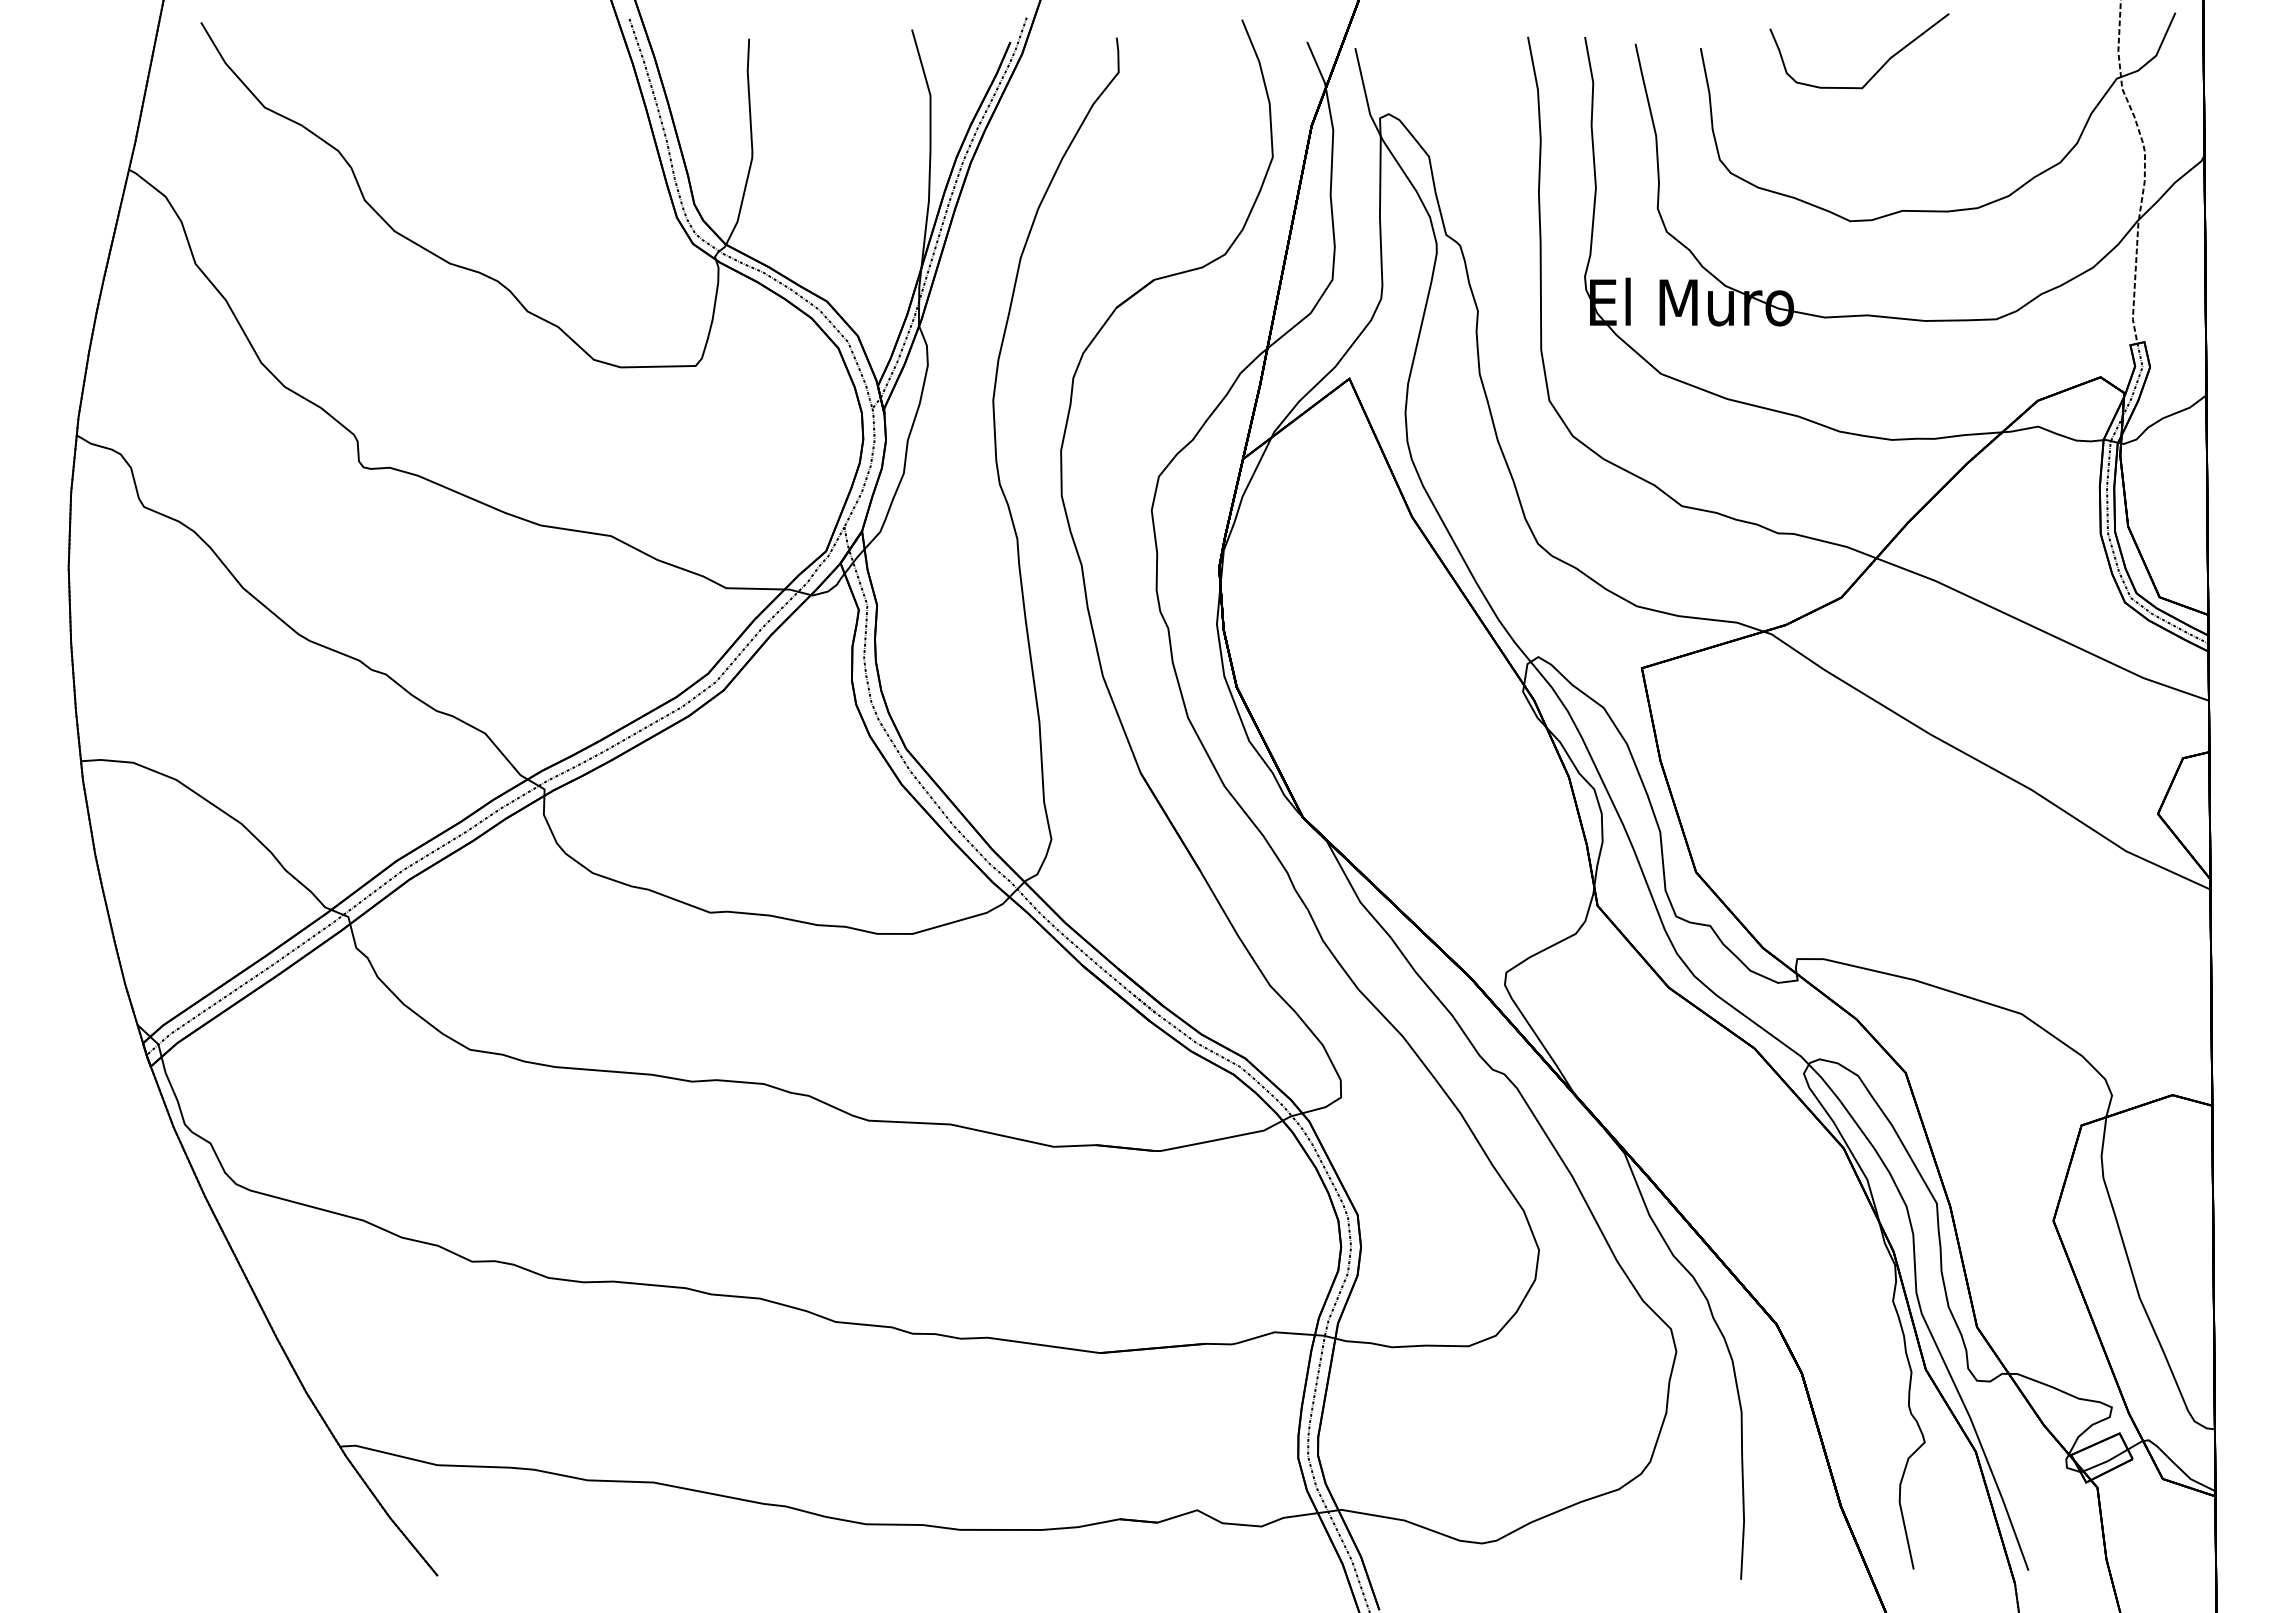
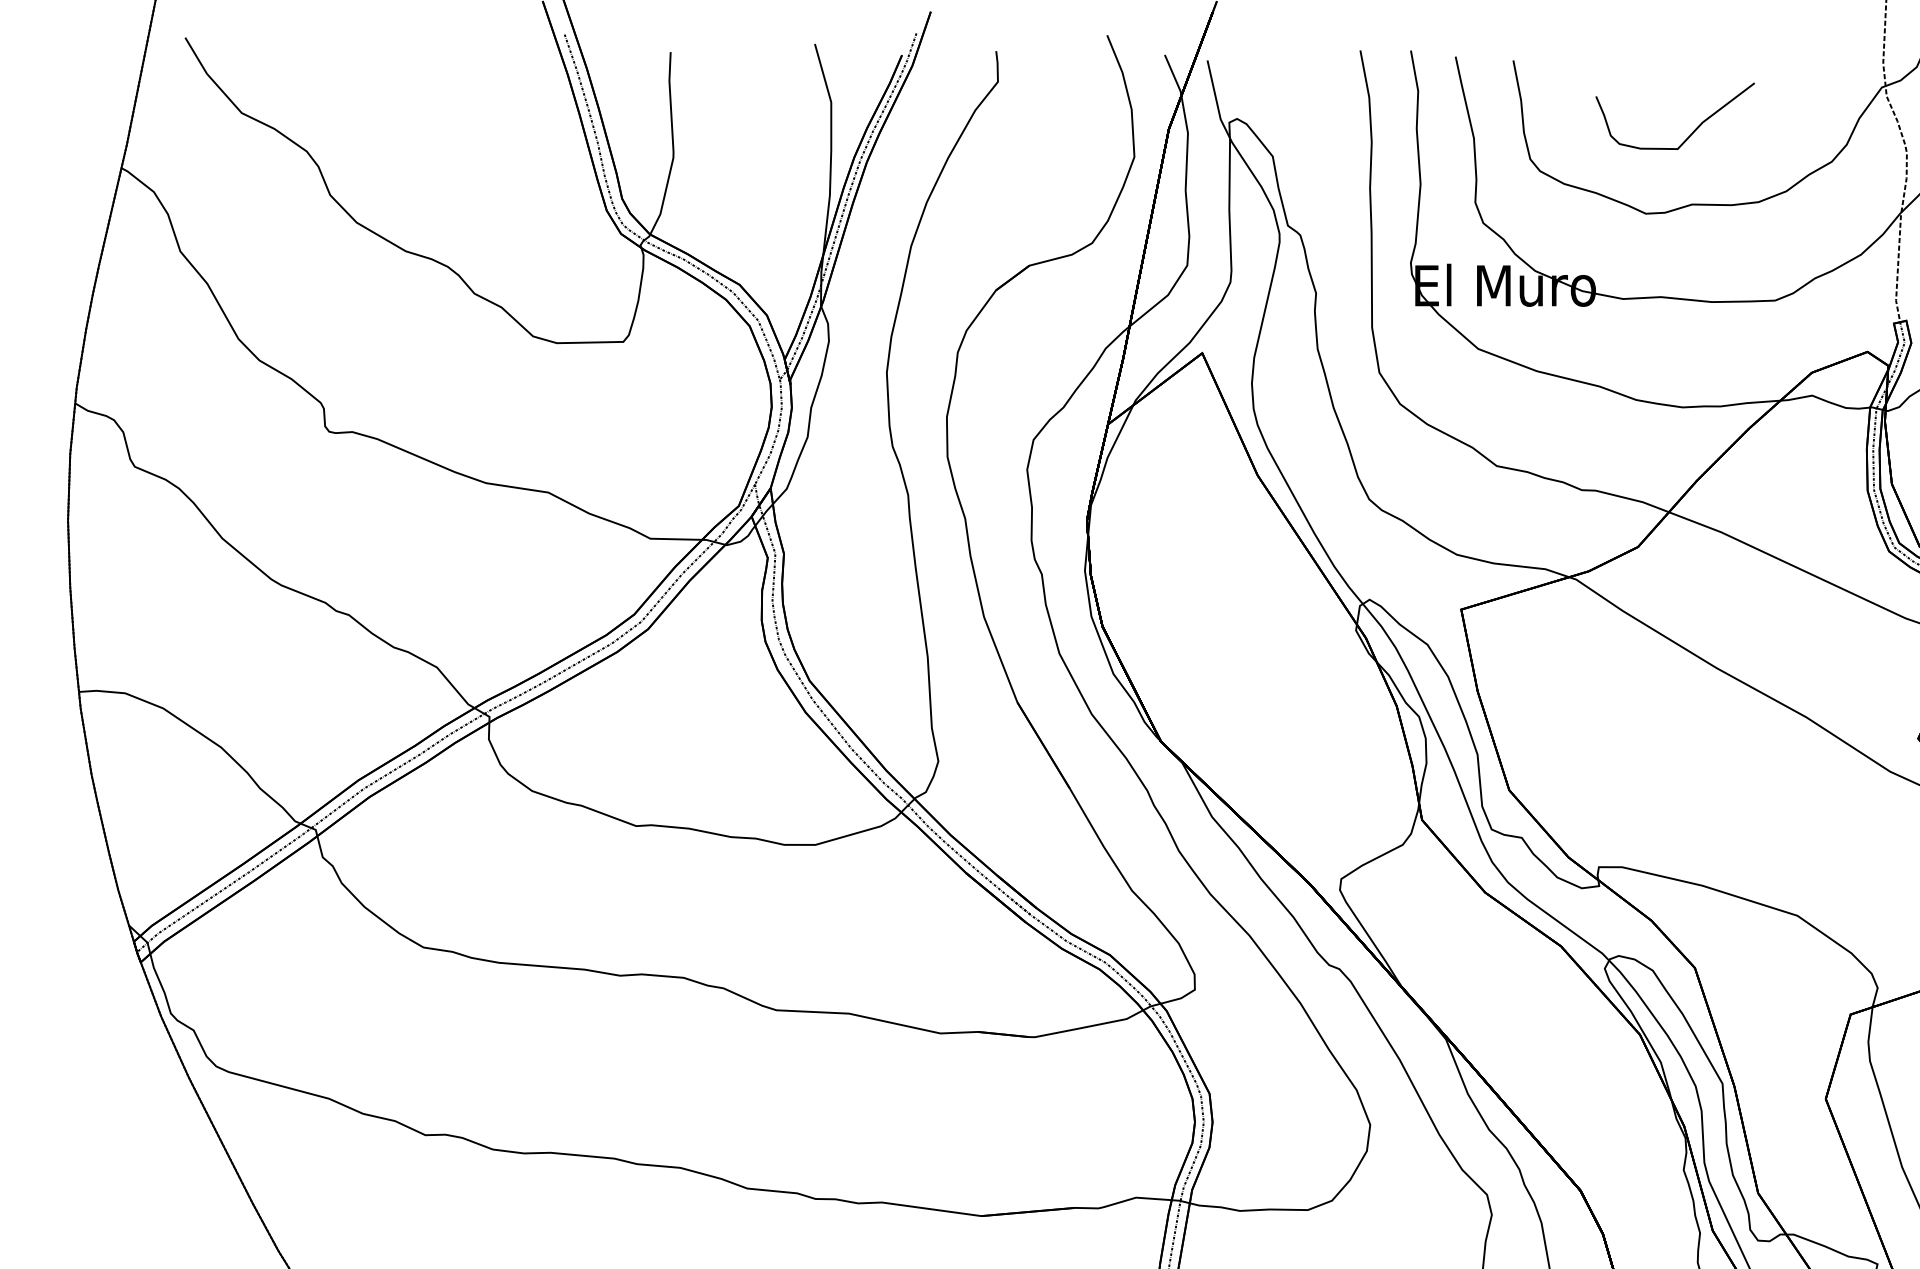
curve: (1878, 69) -> (1692, 132), moved

